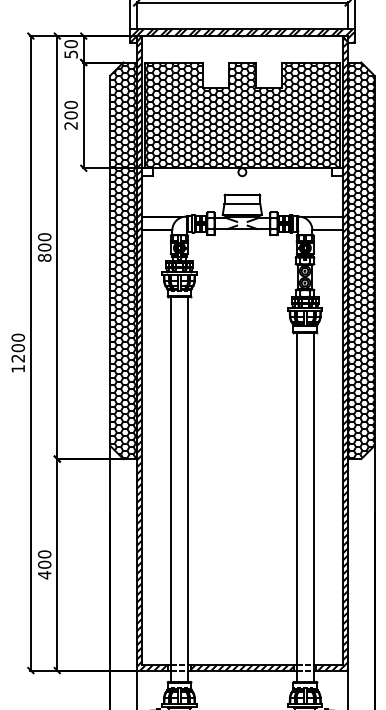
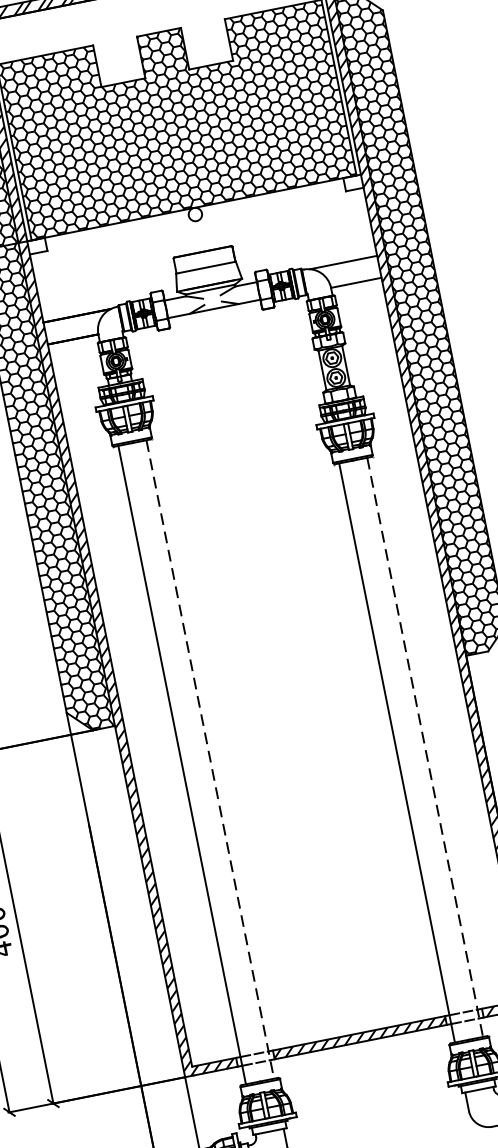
line: (187, 489) -> (209, 759), solid -> dashed
line: (313, 507) -> (424, 747), solid -> dashed

